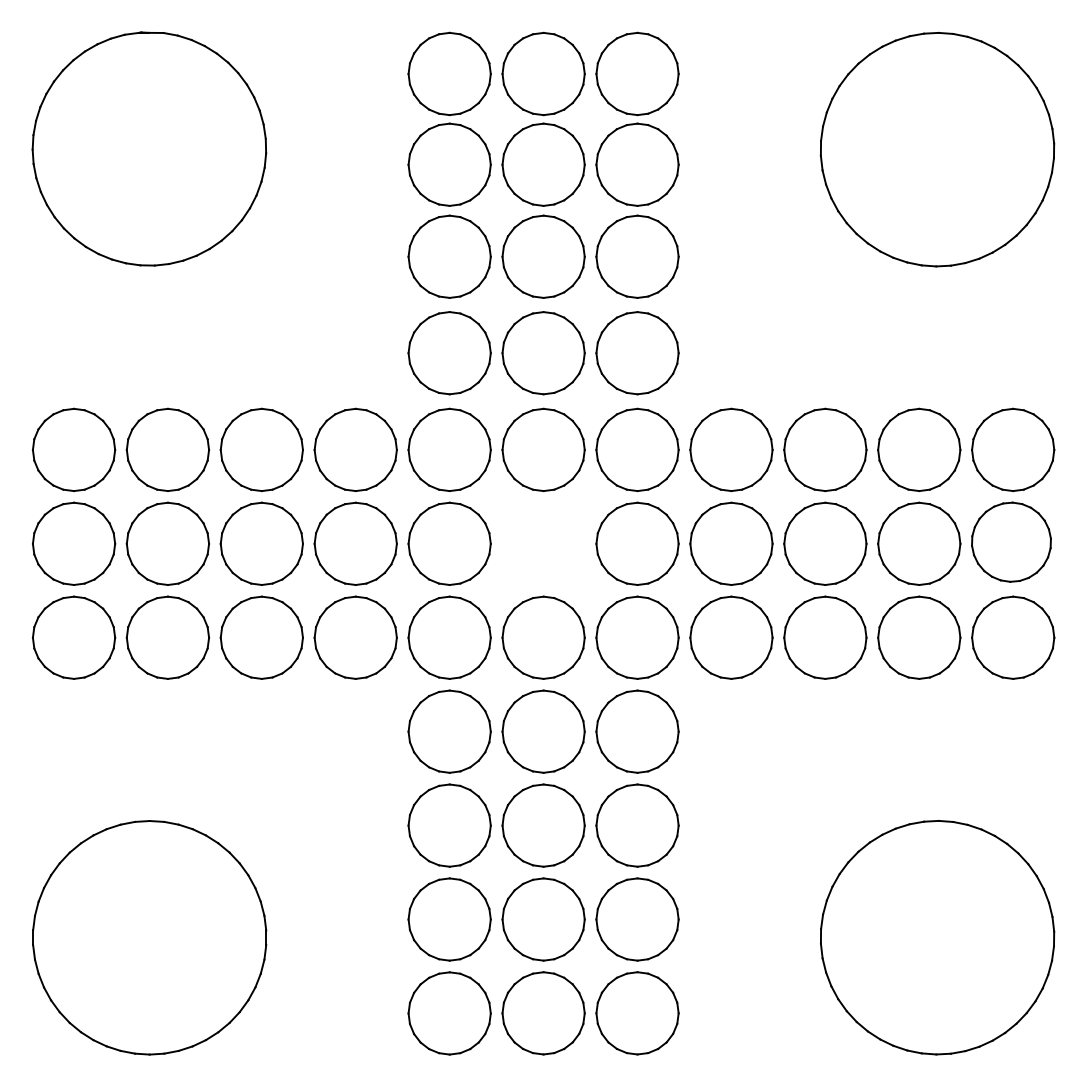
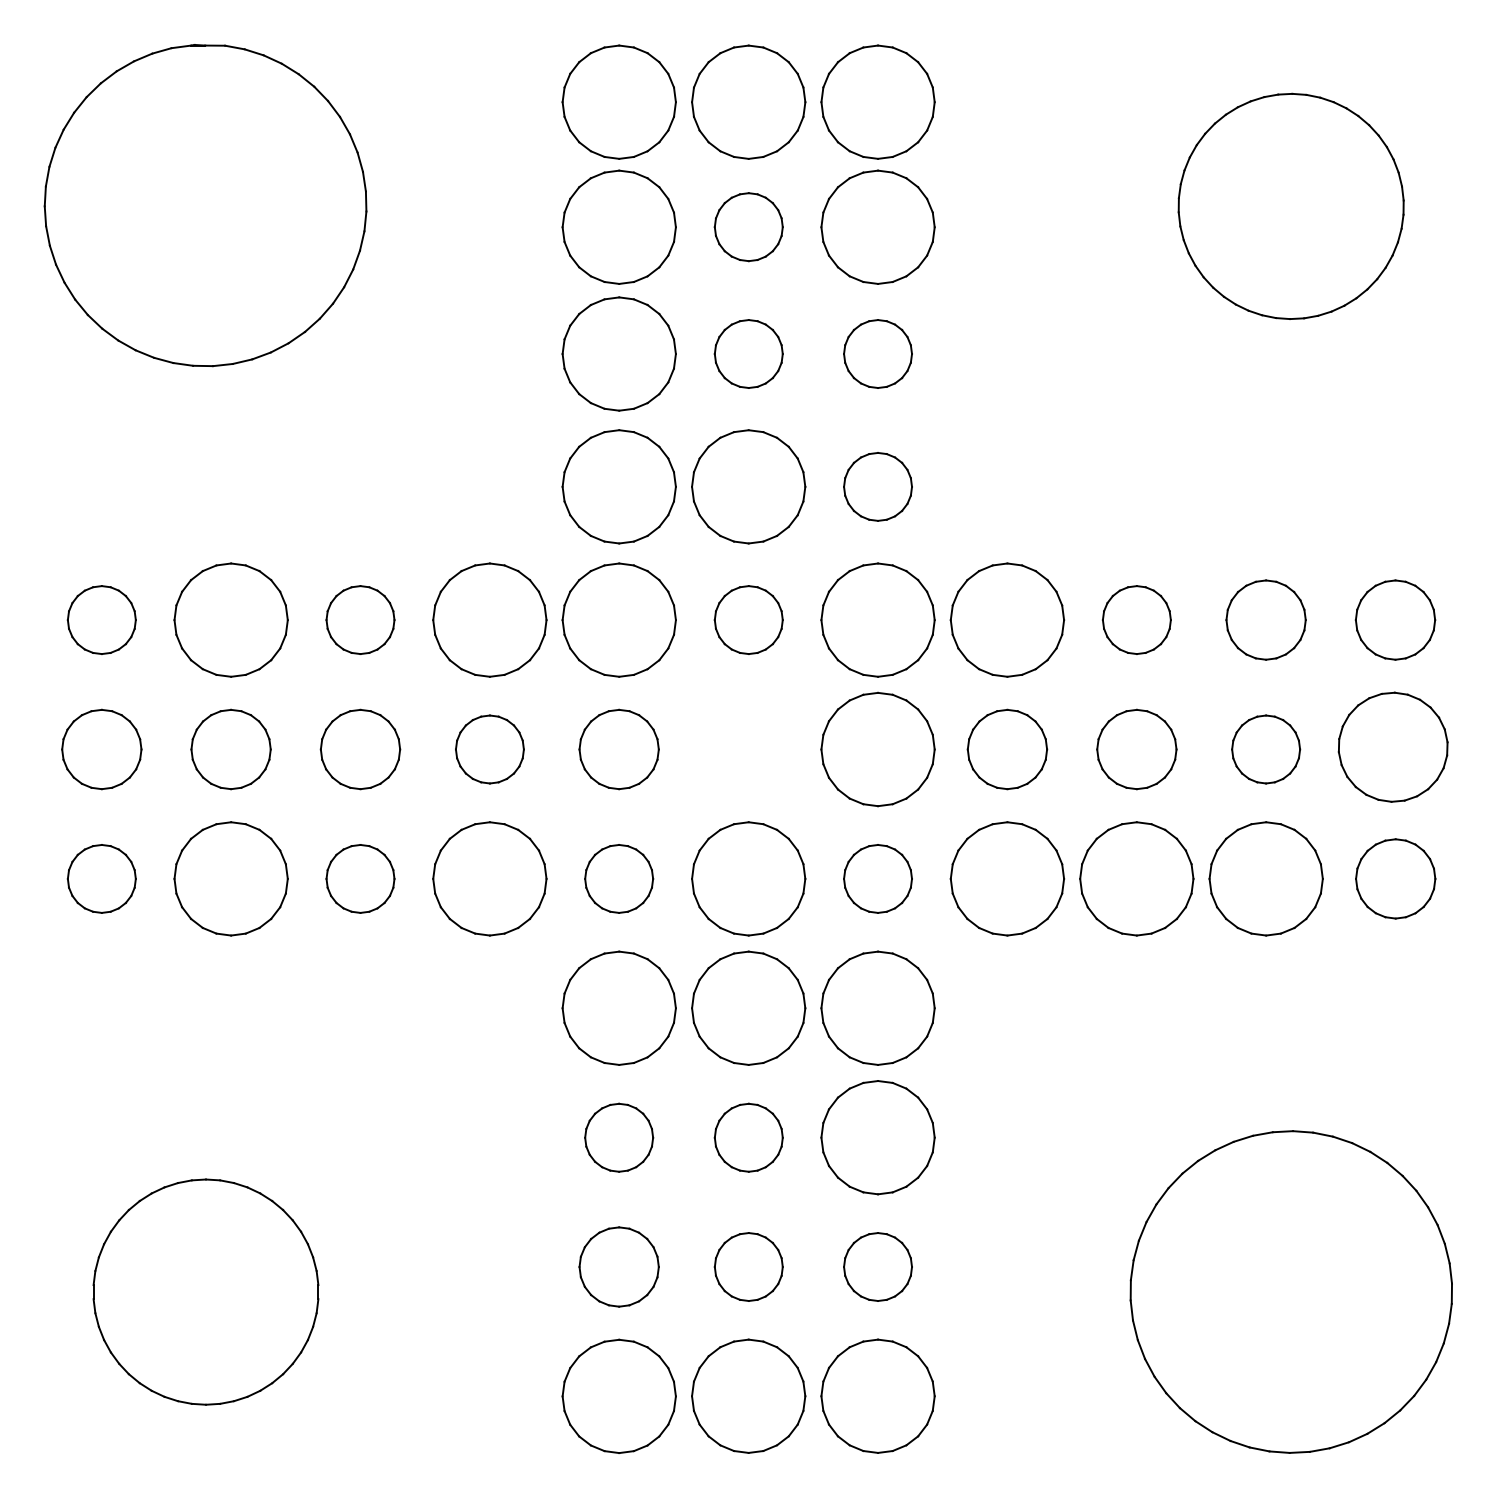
part: (936, 149) -> (1290, 206), size x0.7
part: (543, 164) -> (748, 226), size x0.6
part: (543, 256) -> (748, 353), size x0.6
part: (637, 256) -> (877, 353), size x0.6
part: (637, 352) -> (877, 486), size x0.6
part: (73, 449) -> (101, 619), size x0.6
part: (261, 449) -> (360, 619), size x0.6
part: (543, 449) -> (748, 619), size x0.6
part: (825, 449) -> (1136, 619), size x0.6
part: (918, 449) -> (1265, 619), size x0.7
part: (1013, 449) -> (1395, 619), size x0.7
part: (73, 543) -> (101, 749), size x0.7
part: (167, 543) -> (230, 749), size x0.7
part: (261, 543) -> (360, 749), size x0.7
part: (355, 543) -> (489, 749), size x0.6
part: (449, 543) -> (618, 749), size x0.7
part: (731, 543) -> (1007, 749), size x0.7
part: (825, 543) -> (1136, 749), size x0.7
part: (918, 543) -> (1265, 749), size x0.6
part: (73, 637) -> (101, 878), size x0.6
part: (261, 637) -> (360, 878), size x0.6
part: (449, 637) -> (618, 878), size x0.6
part: (637, 637) -> (877, 878), size x0.6
part: (1013, 637) -> (1395, 878), size x0.7
part: (449, 825) -> (618, 1137), size x0.6
part: (543, 825) -> (748, 1137), size x0.6
part: (449, 919) -> (618, 1266), size x0.7
part: (543, 919) -> (748, 1266), size x0.6
part: (637, 919) -> (877, 1266), size x0.6
part: (149, 937) -> (205, 1291), size x0.7

